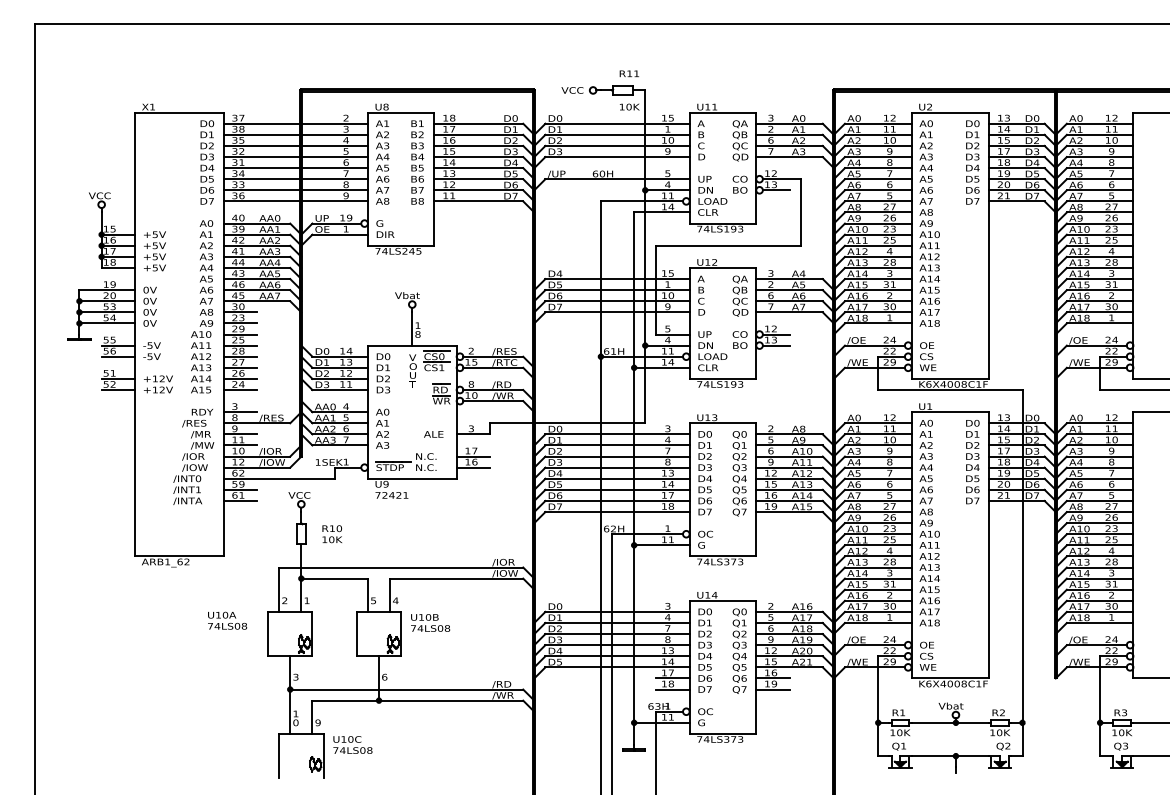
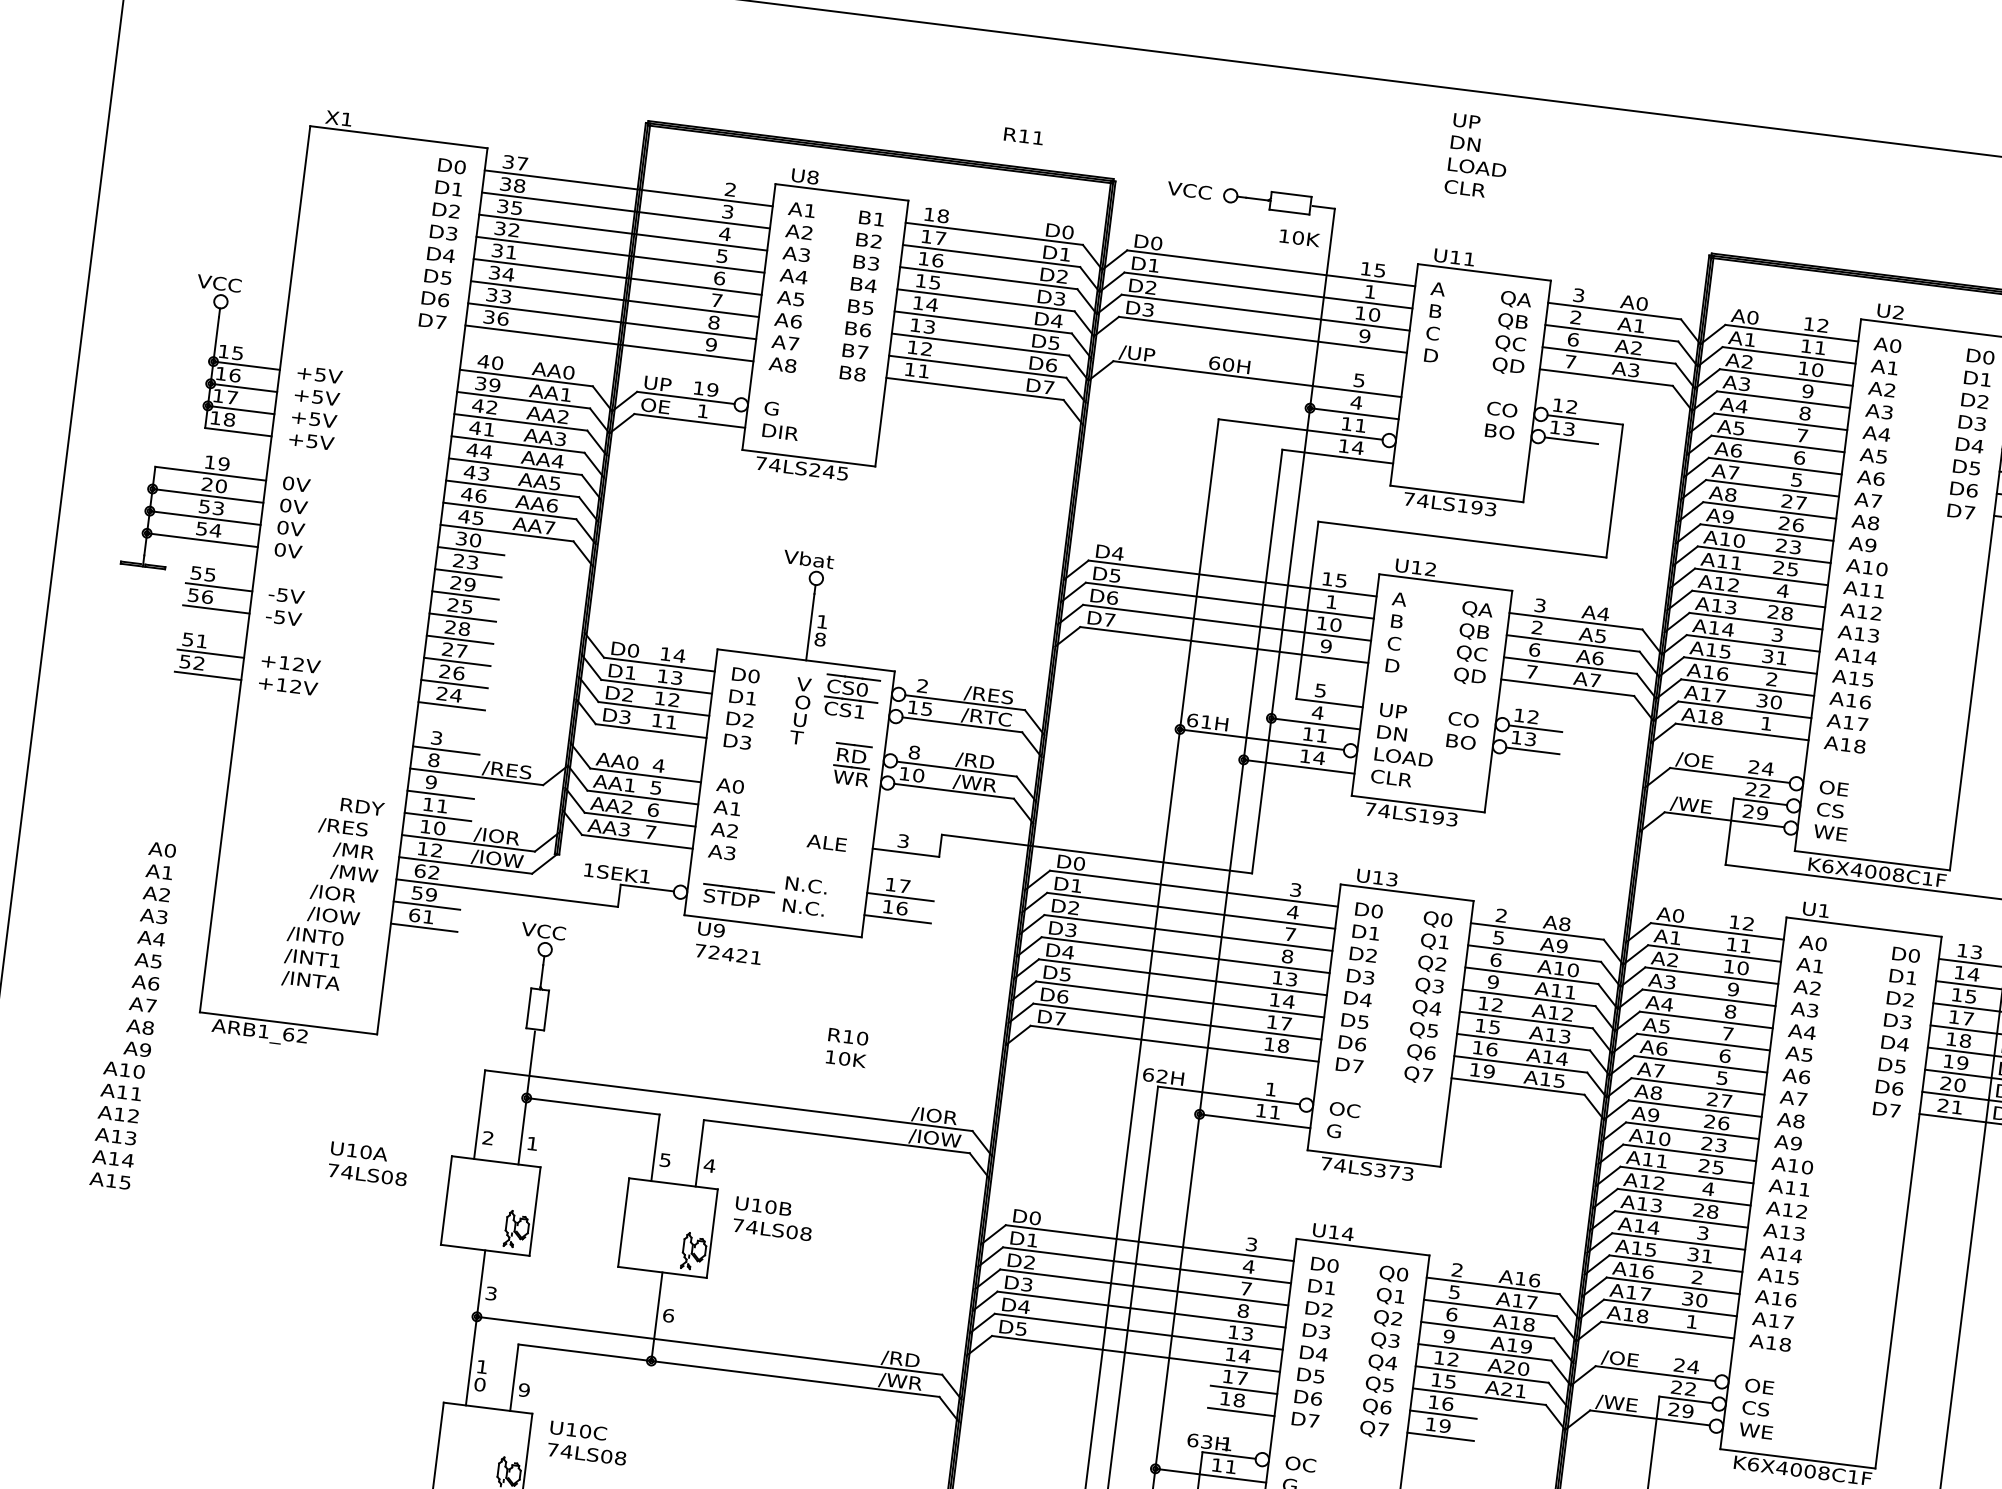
text: (629, 73) -> (1024, 135), moved
text: (712, 195) -> (1477, 155), moved
text: (202, 306) -> (133, 1014), moved
text: (193, 456) -> (333, 893), moved
text: (332, 534) -> (847, 1048), moved

